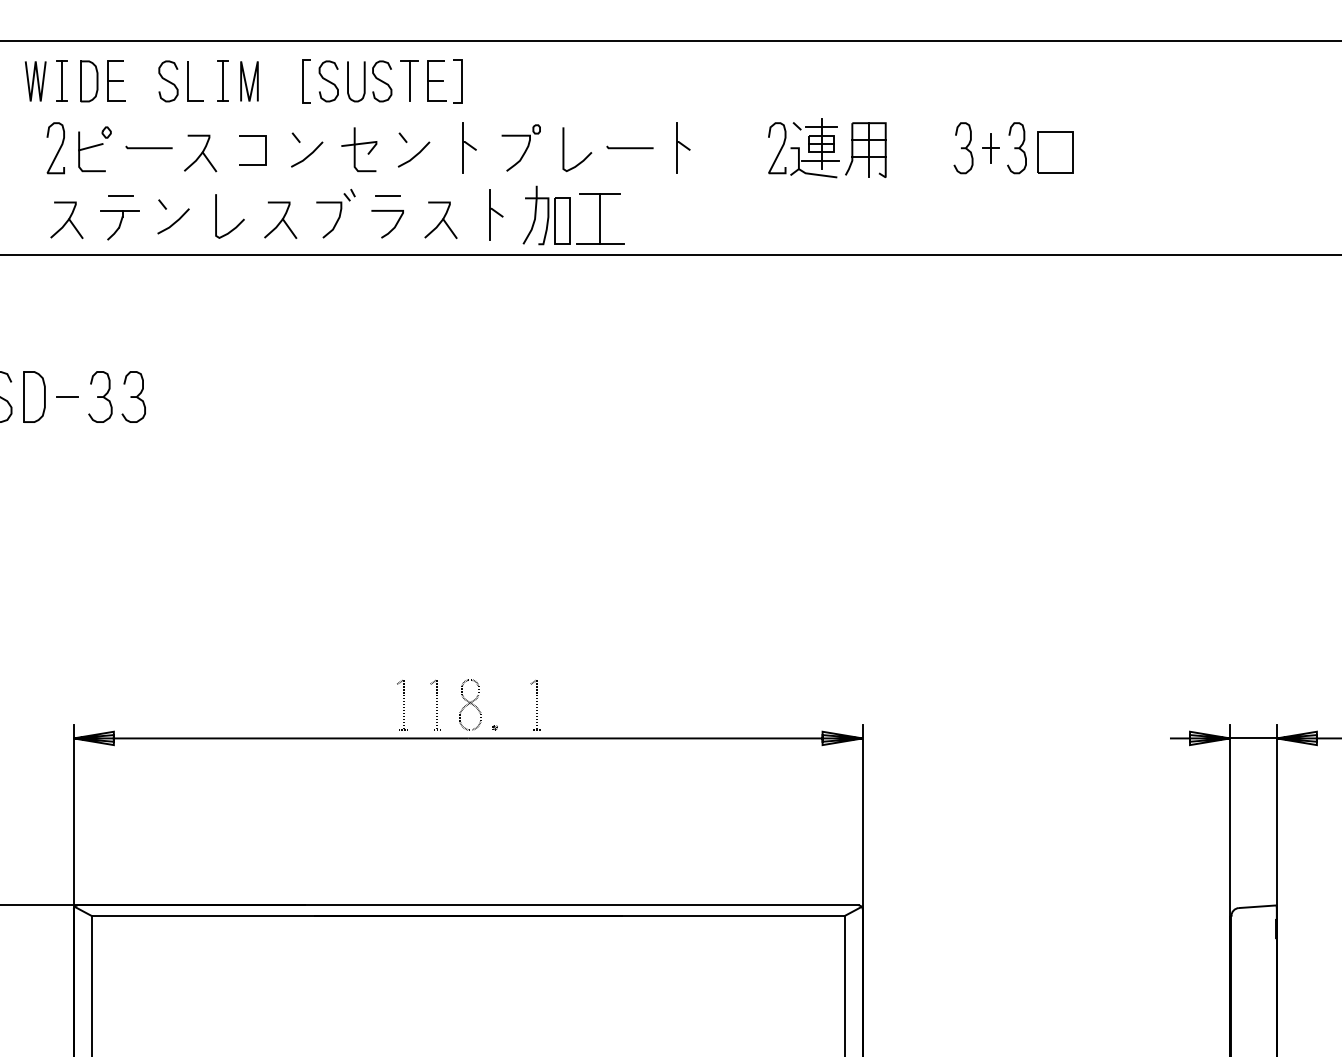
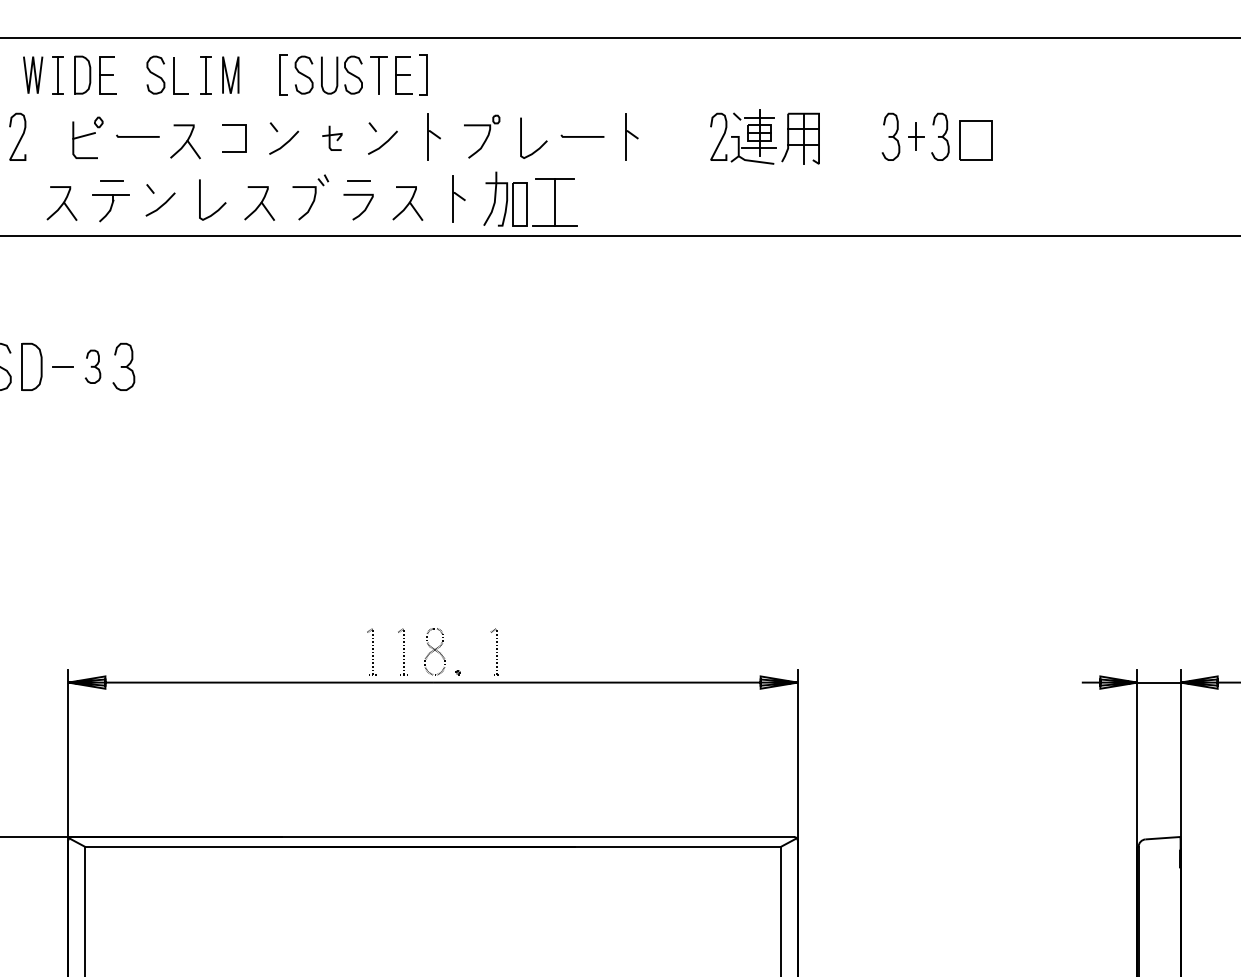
curve: (58, 148) -> (20, 137), moved
part: (358, 148) -> (331, 137), size x0.6
part: (99, 396) -> (92, 366), size x0.7

